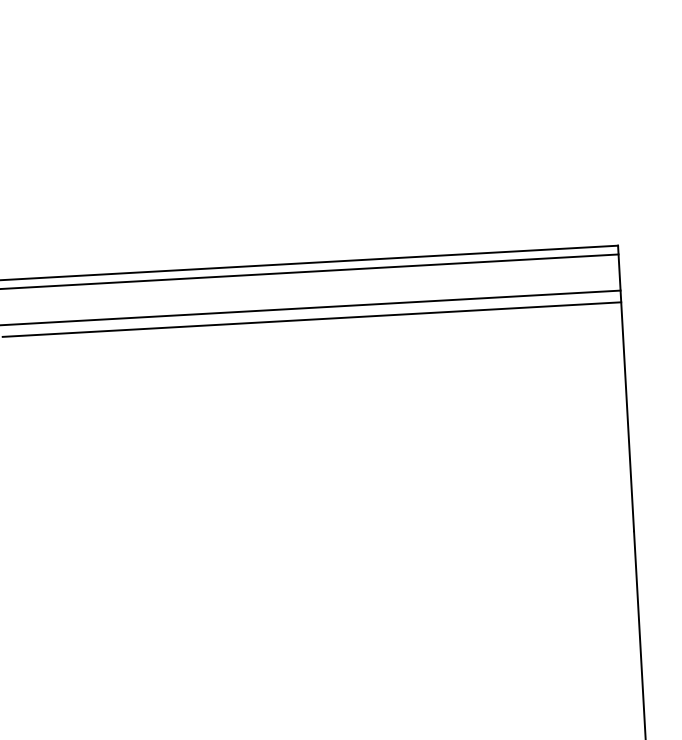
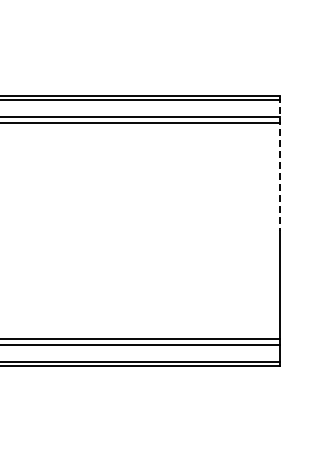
line: (626, 388) -> (280, 163), solid -> dashed

